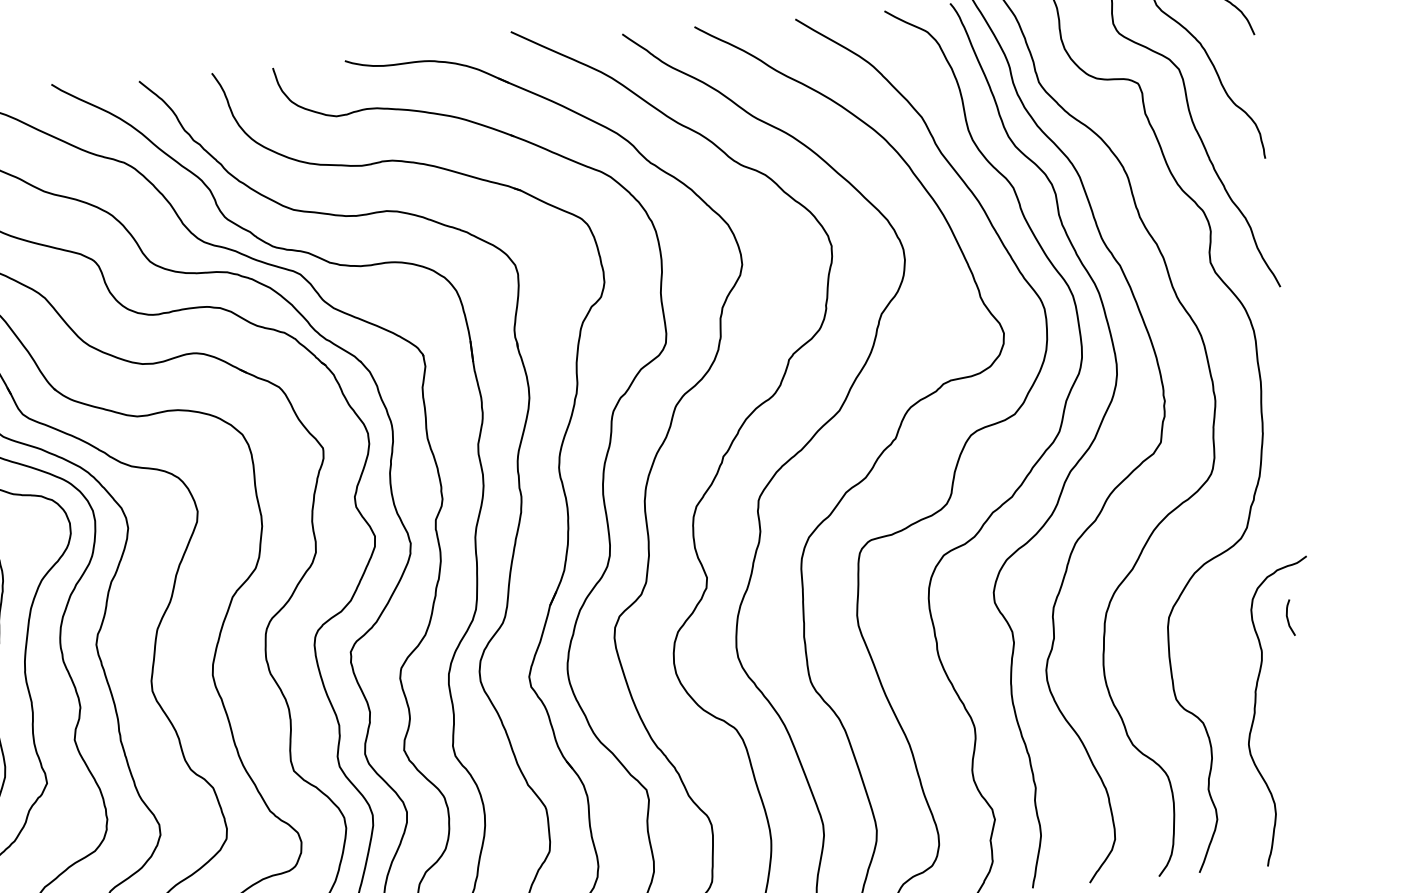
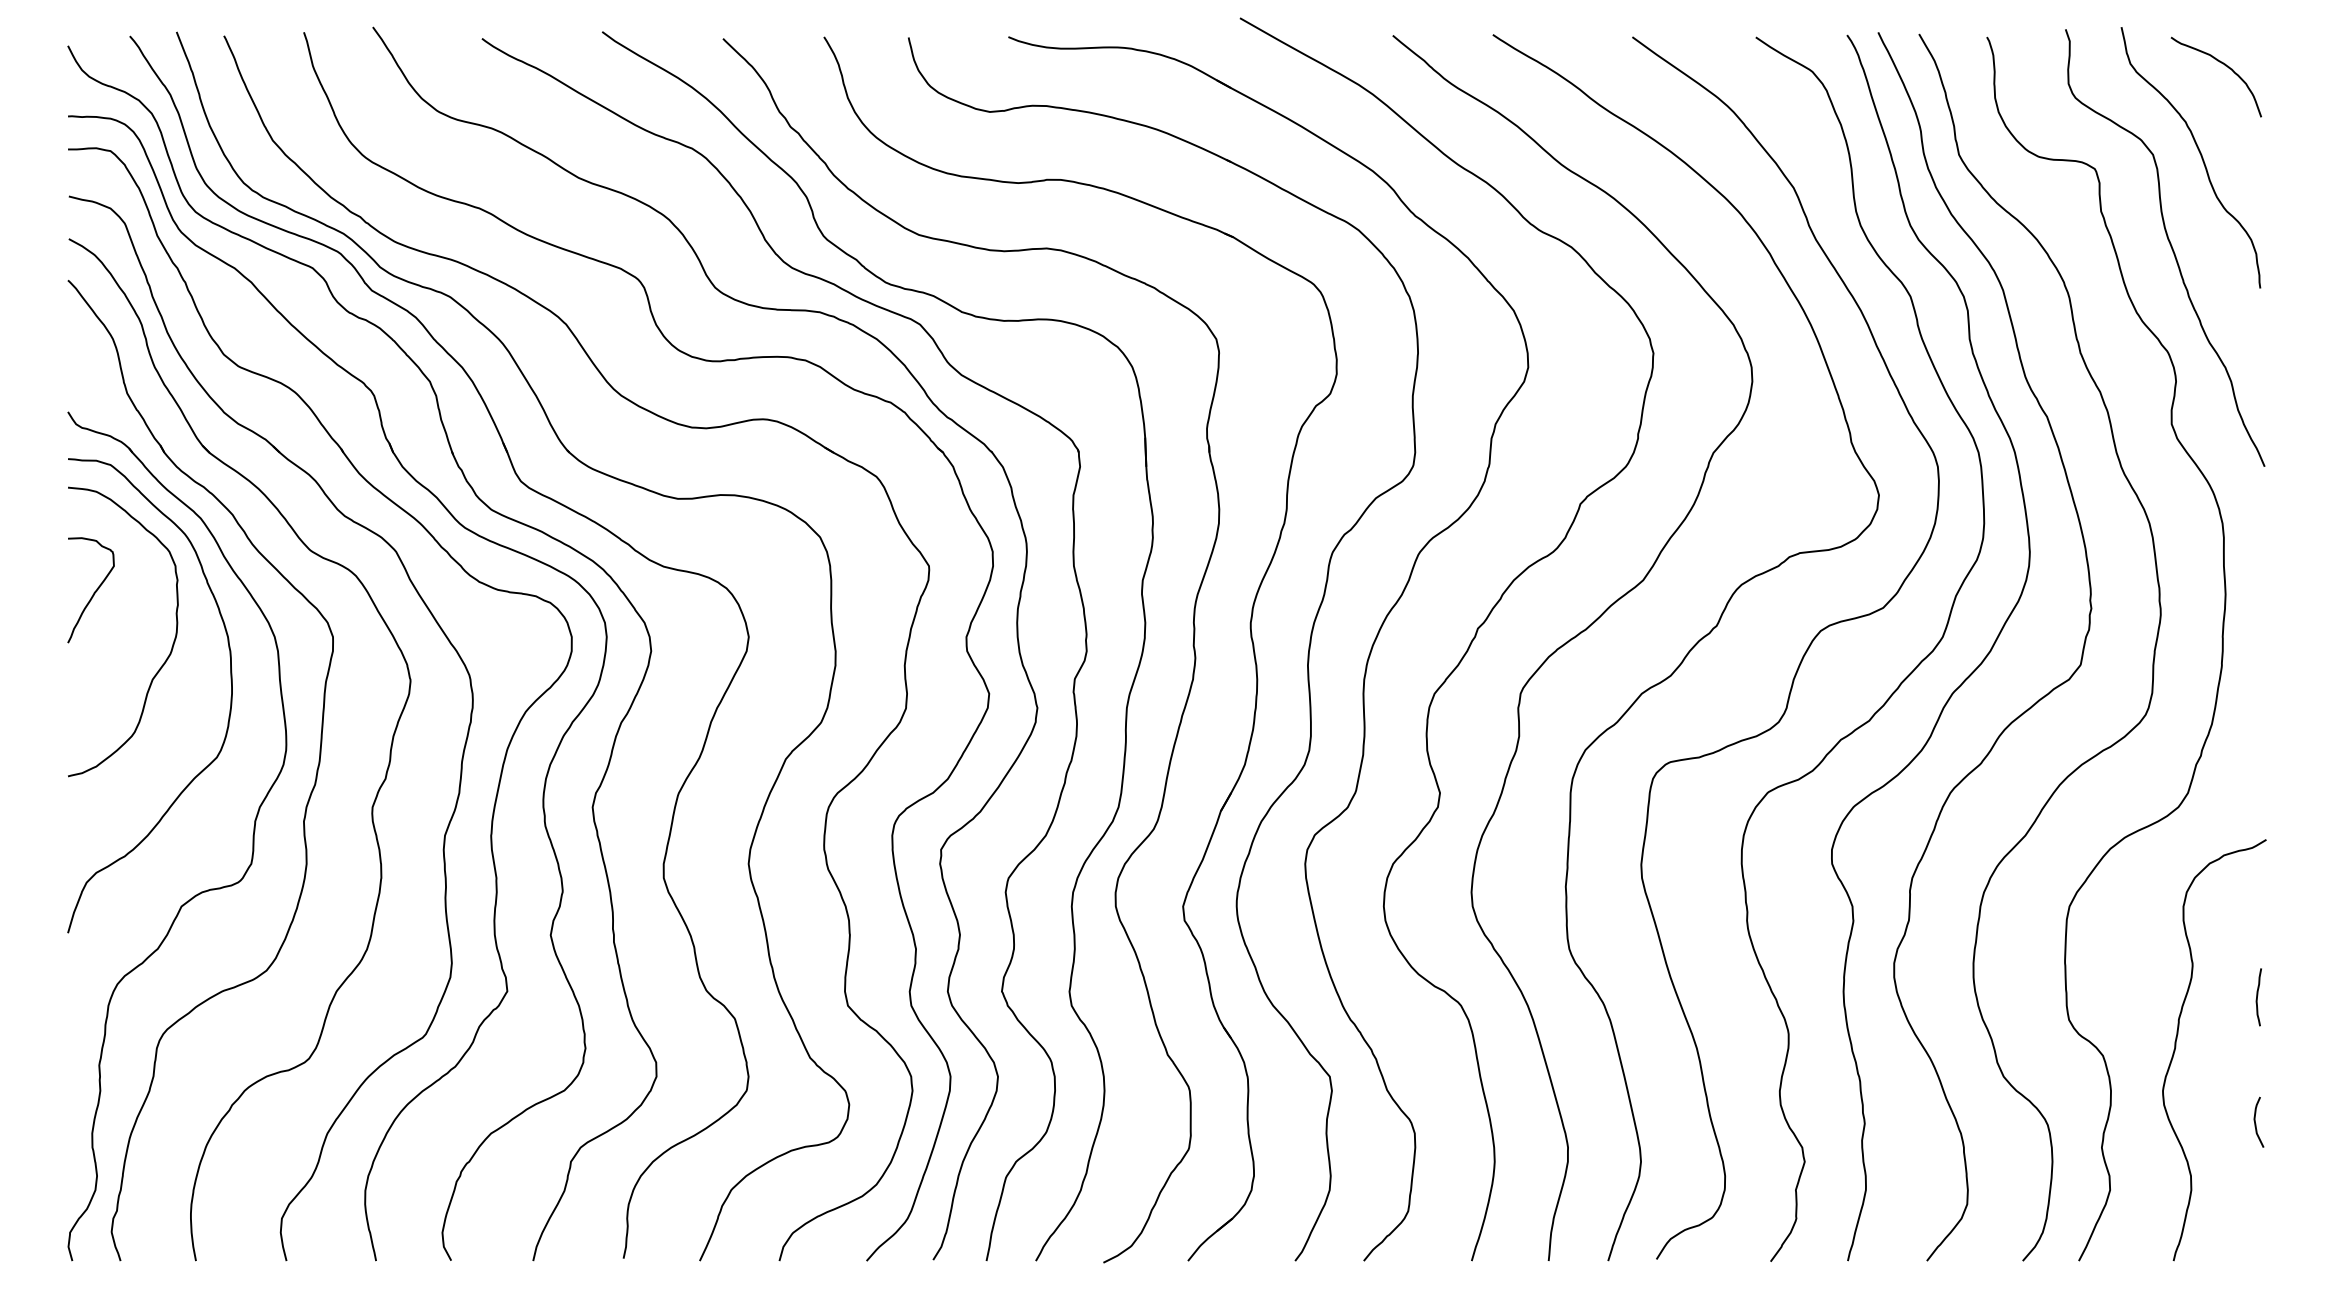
curve: (1288, 618) -> (2256, 1123), moved
curve: (1310, 670) -> (2257, 997), added

